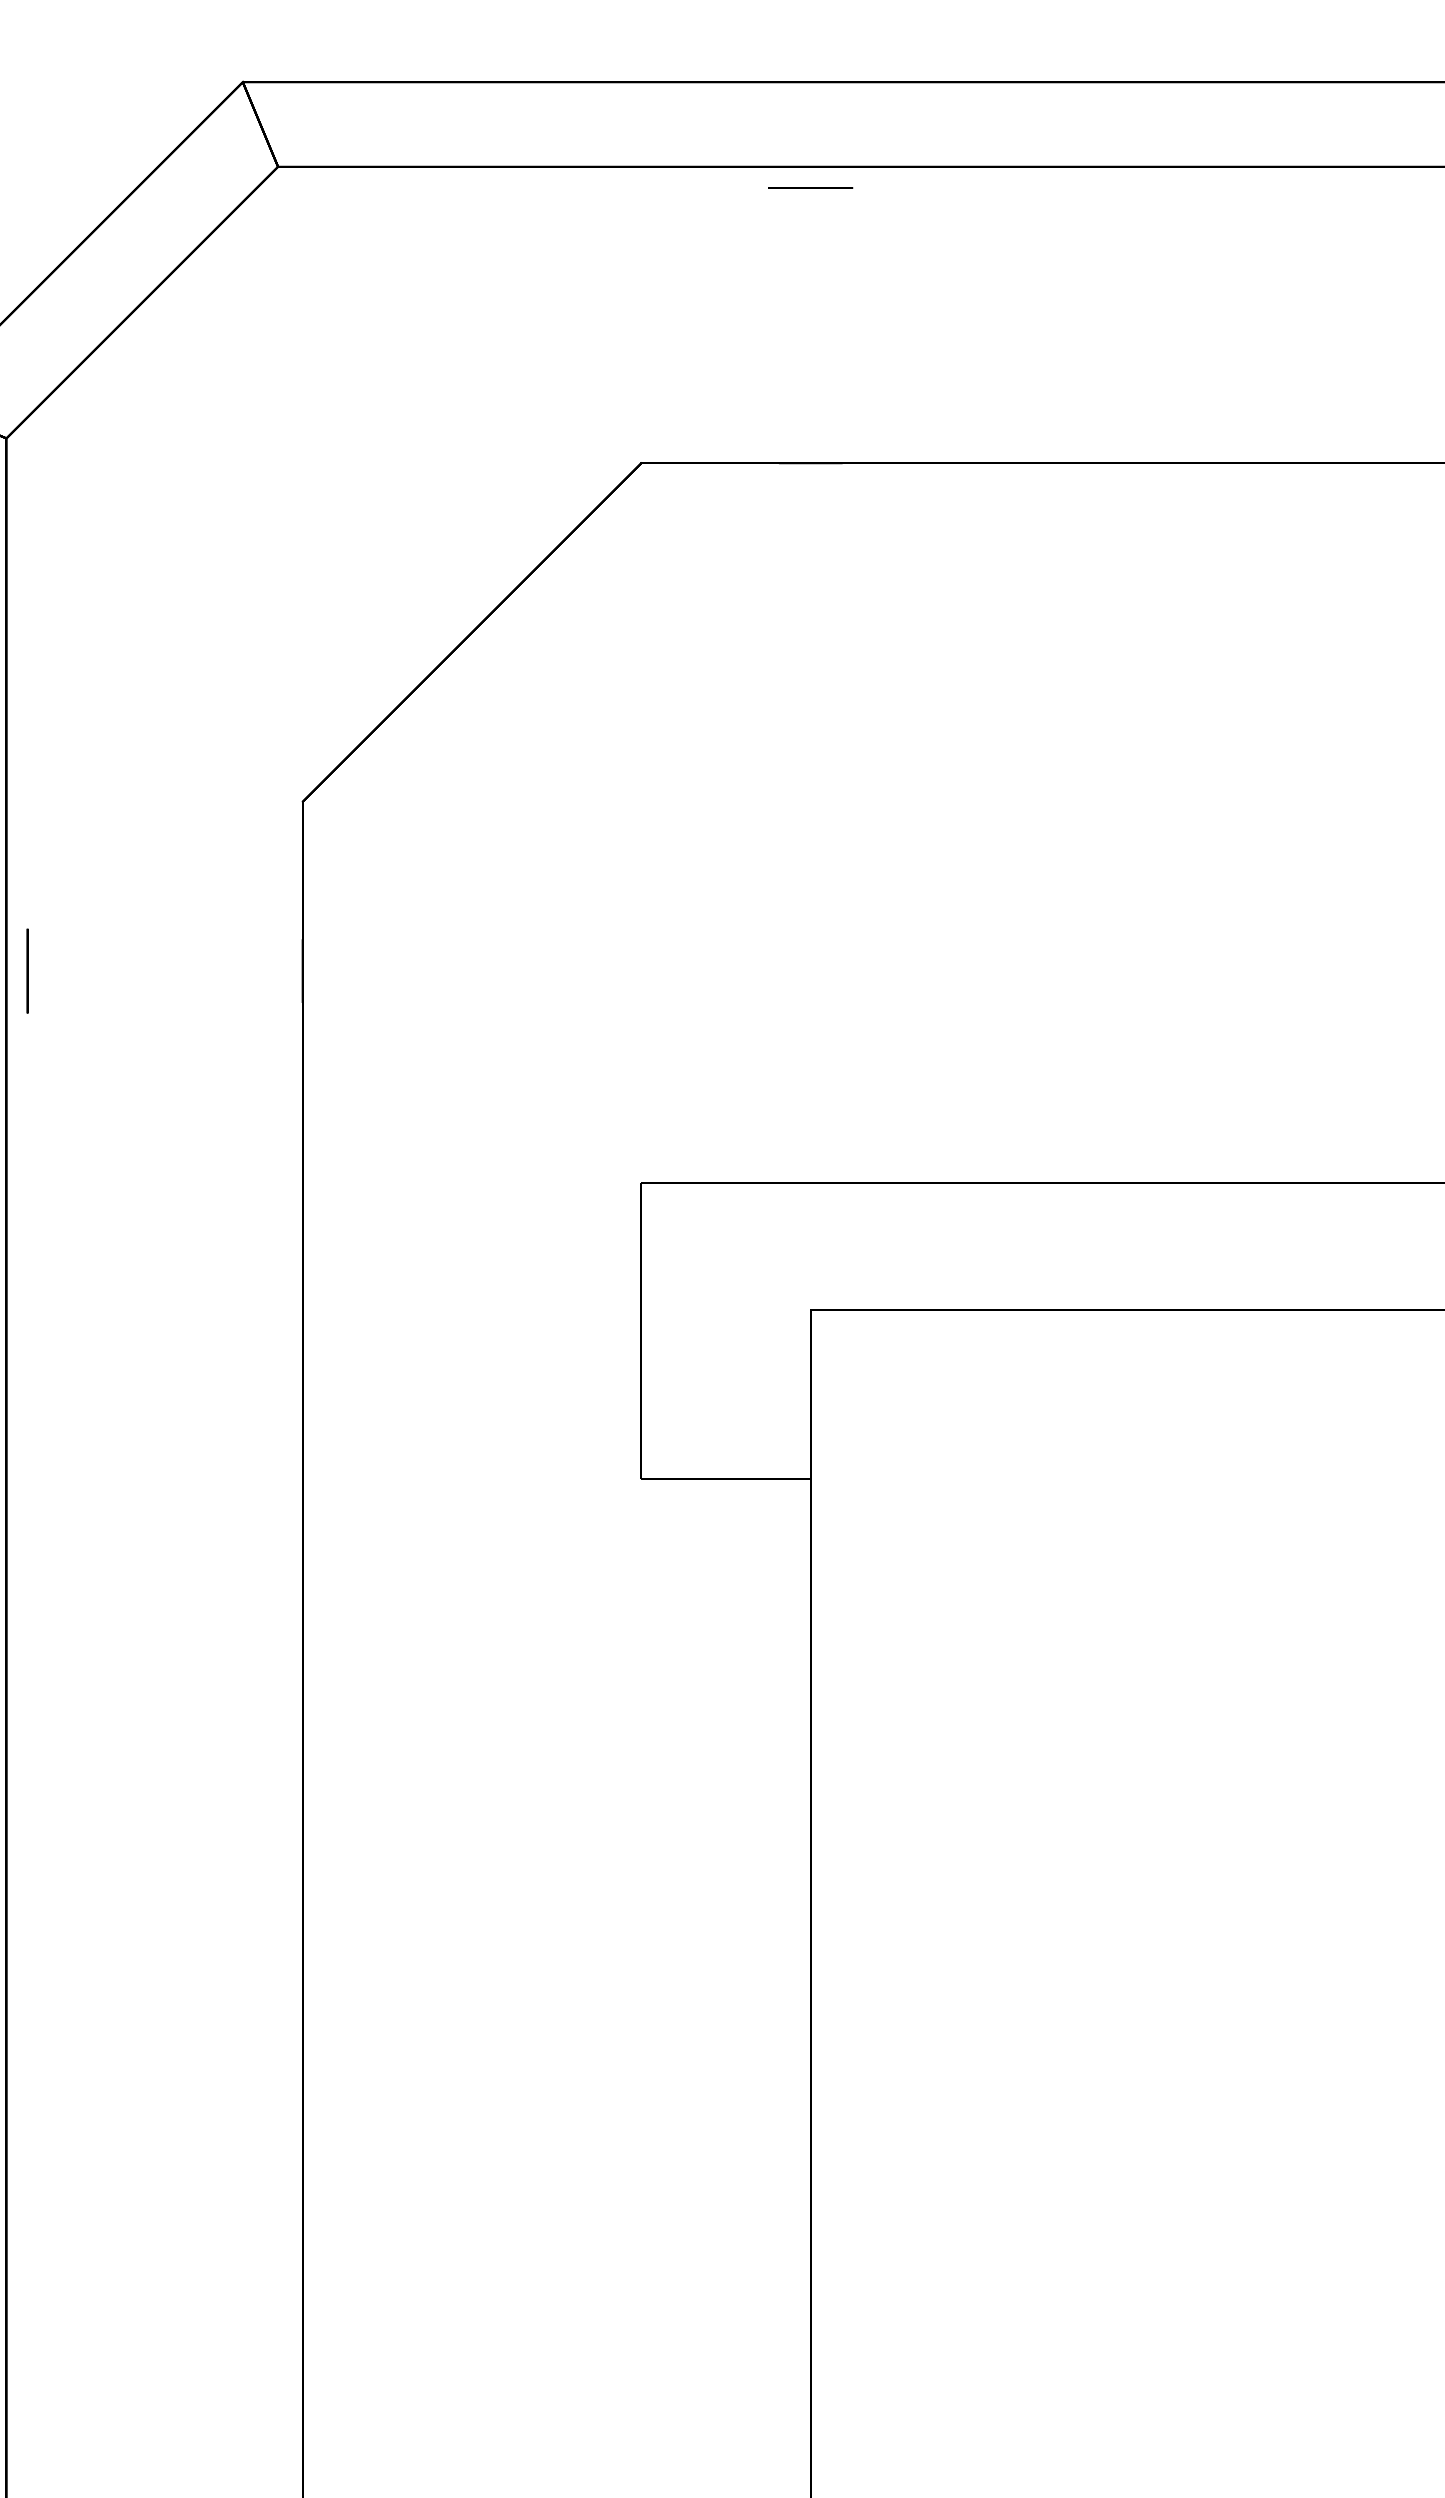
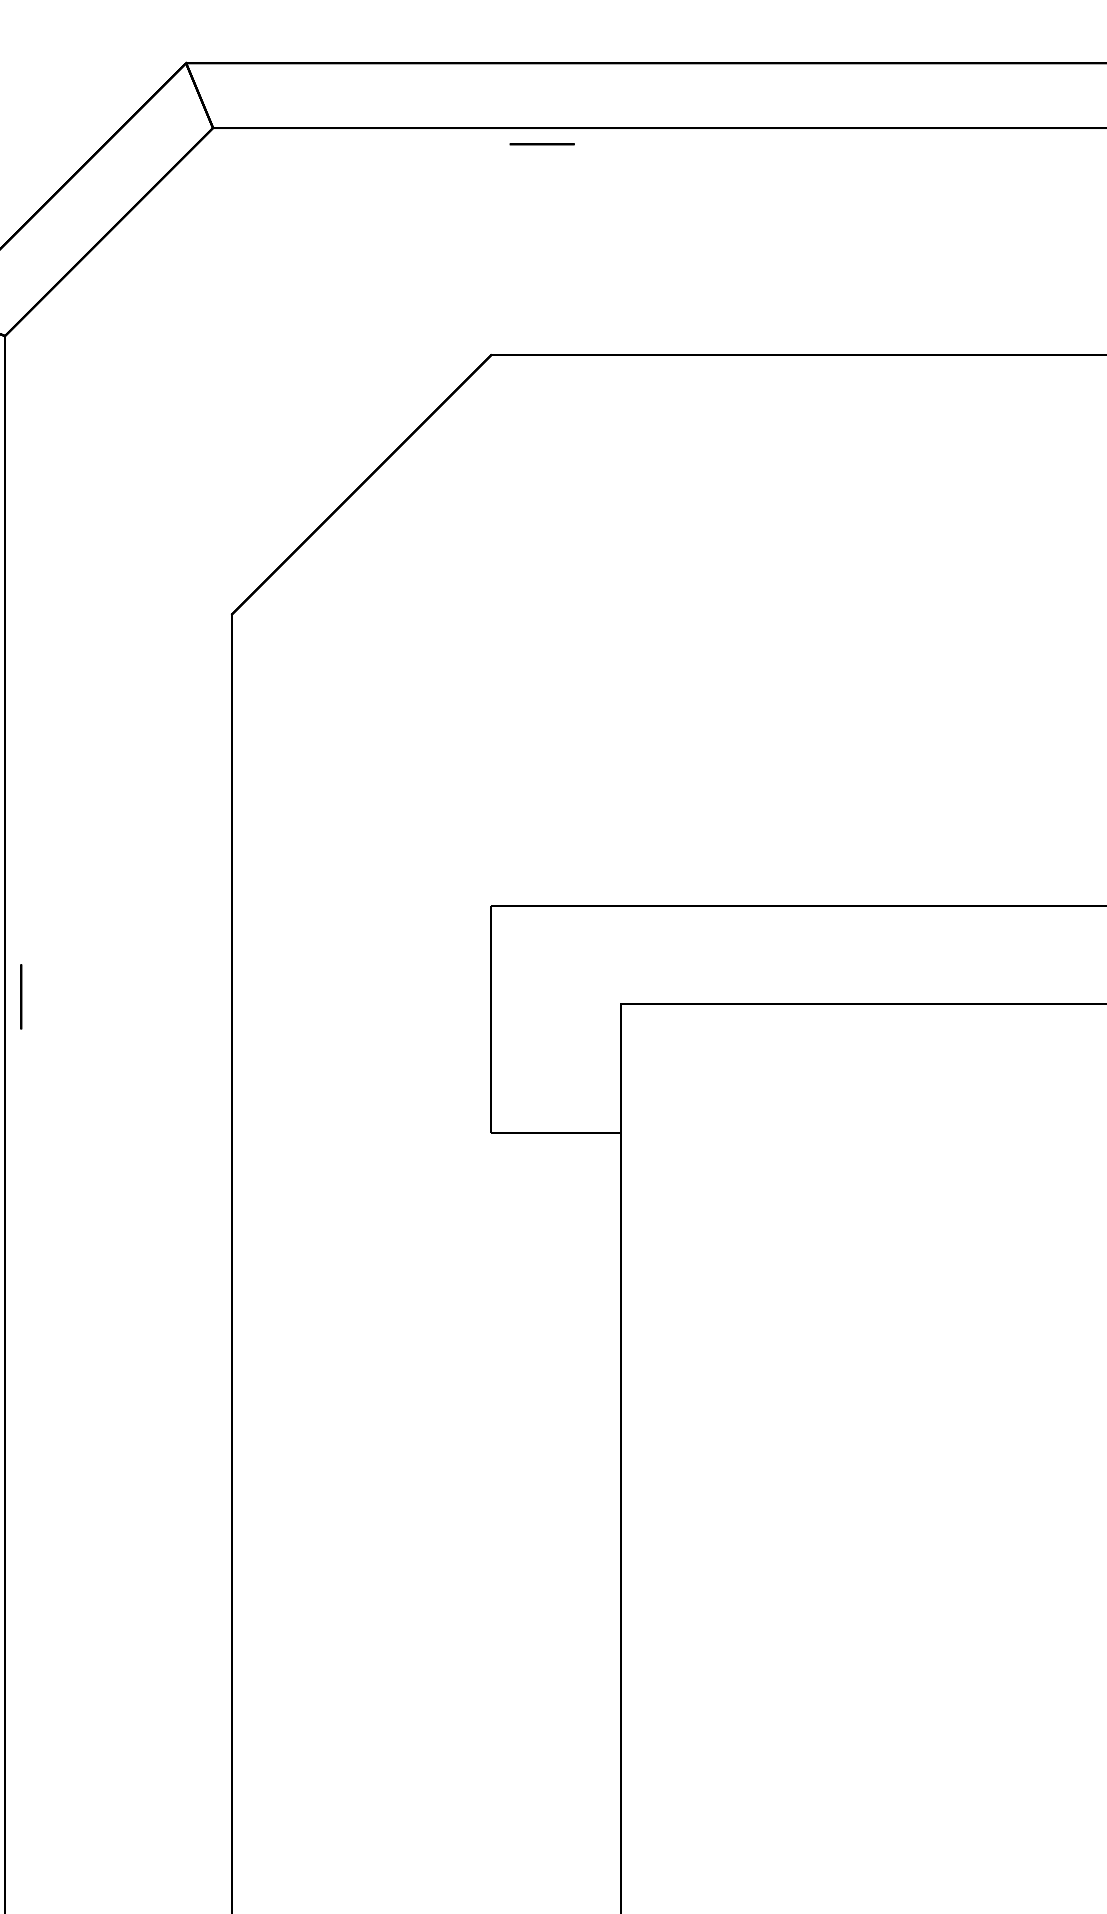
circle: (810, 187) -> (542, 143), moved
circle: (27, 970) -> (21, 996), moved

